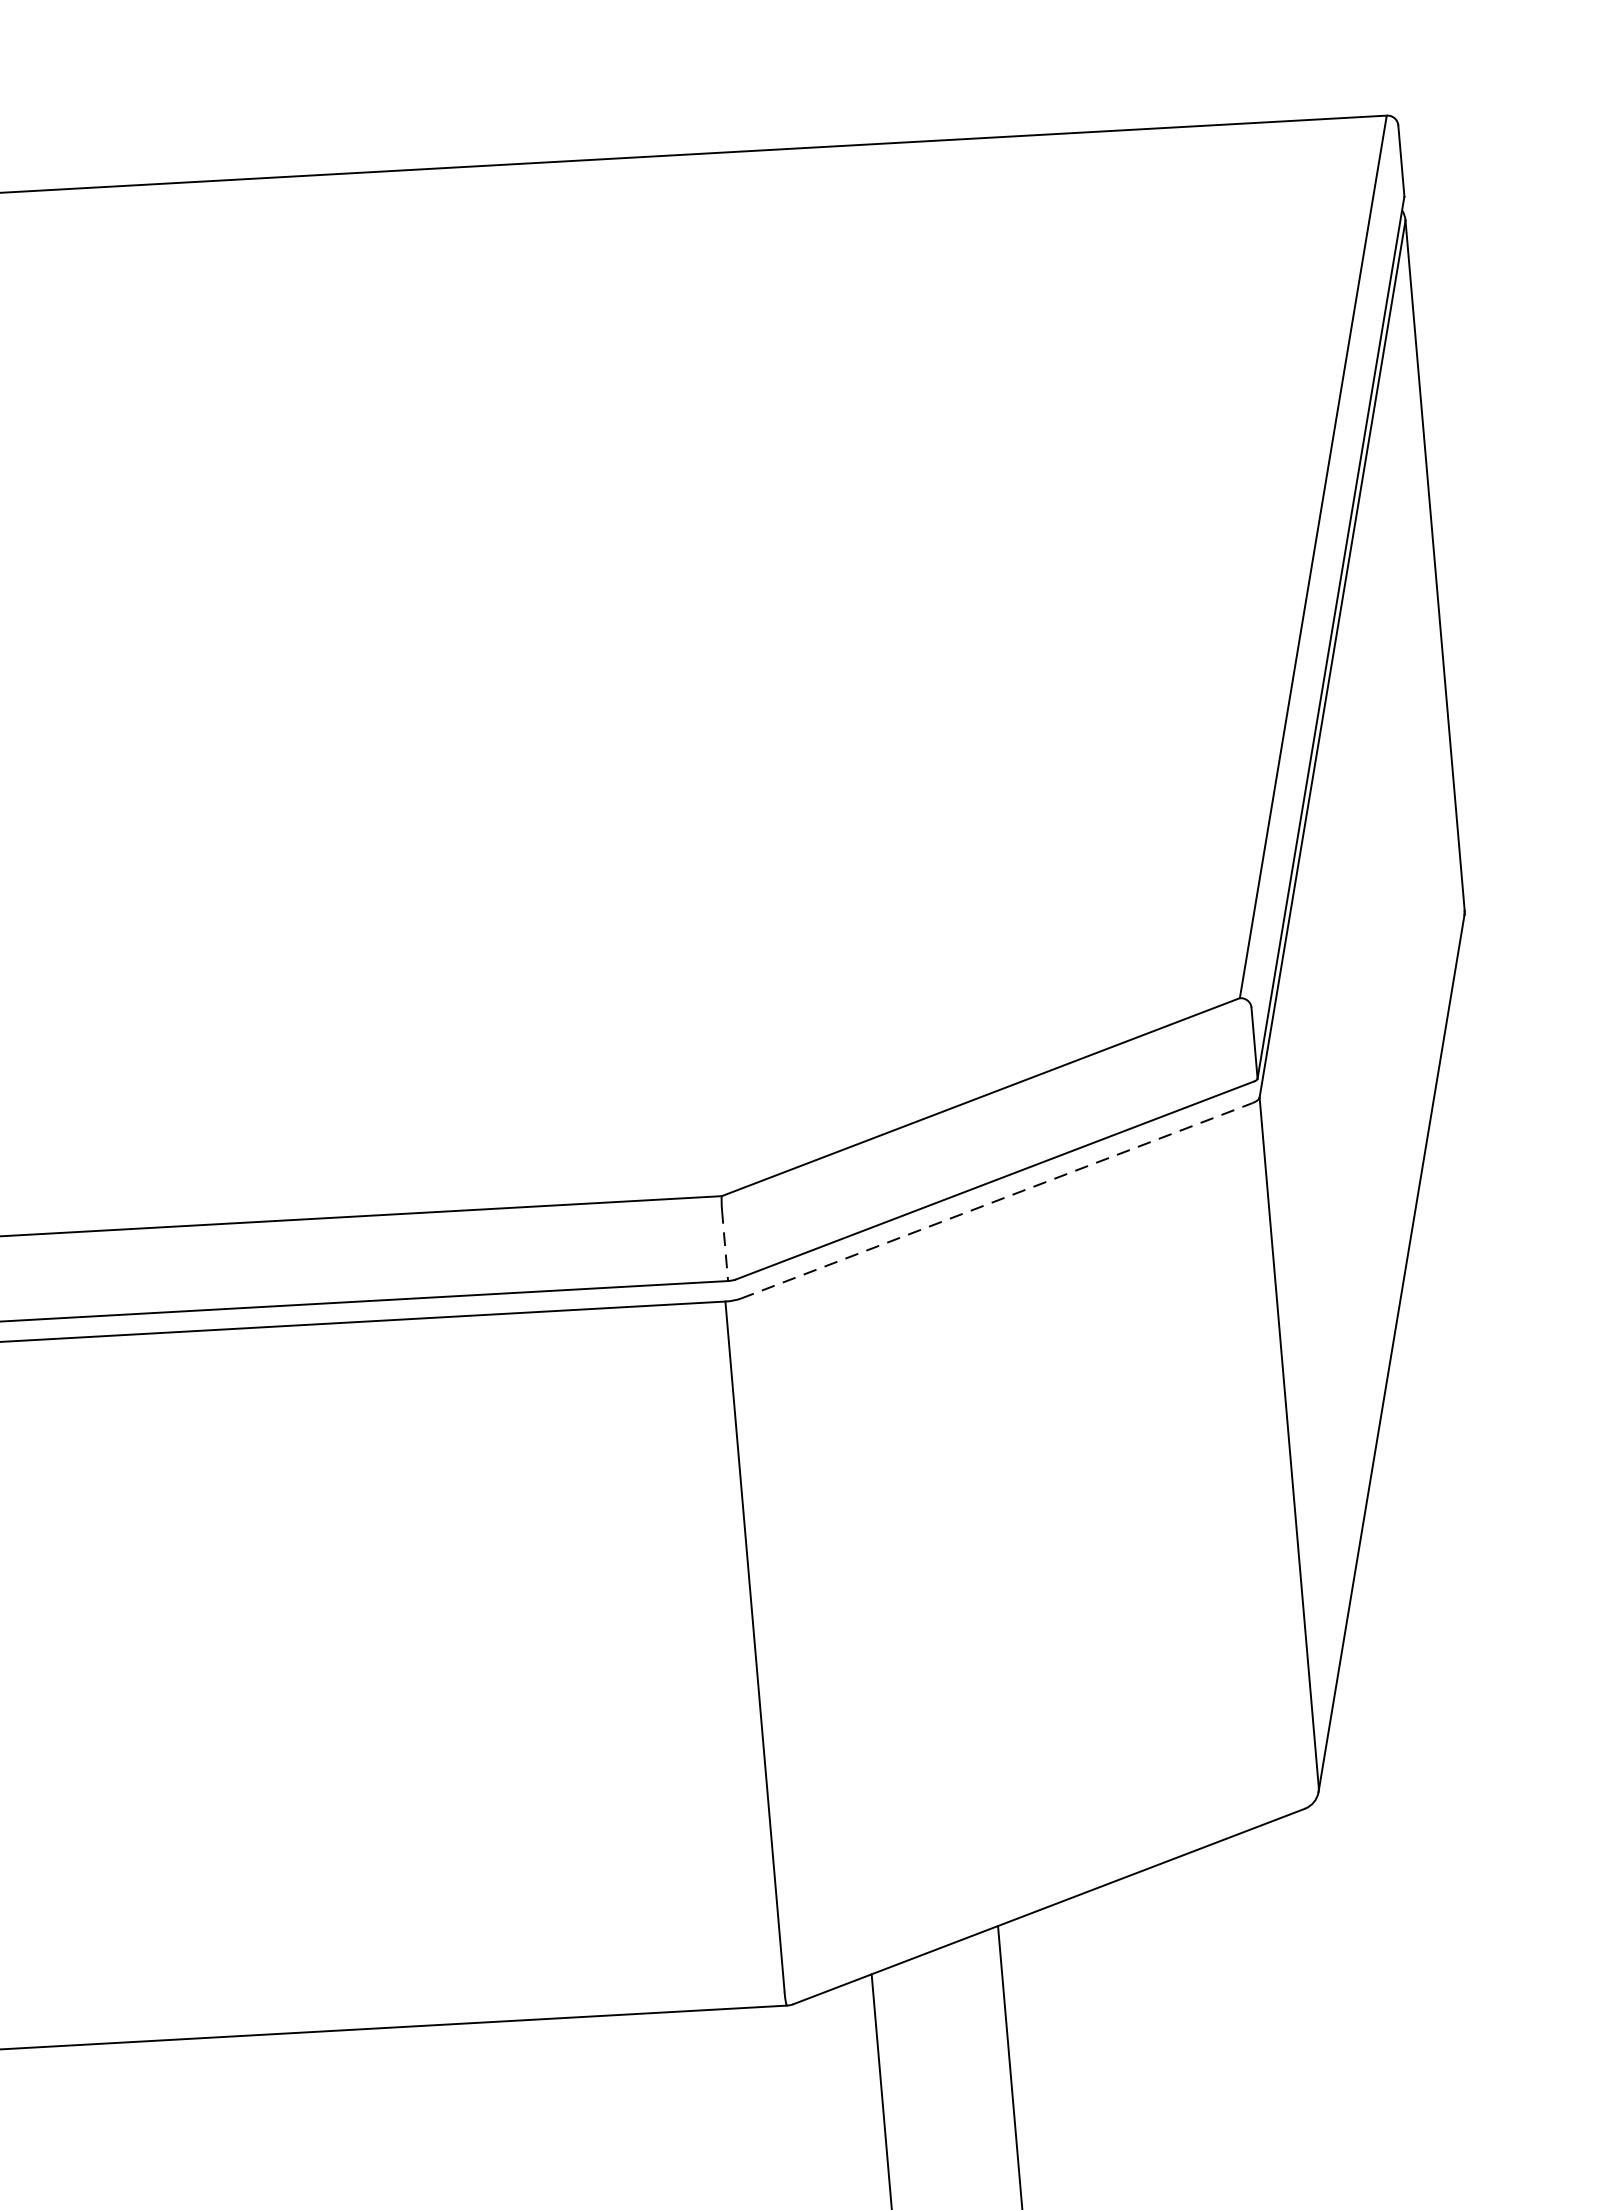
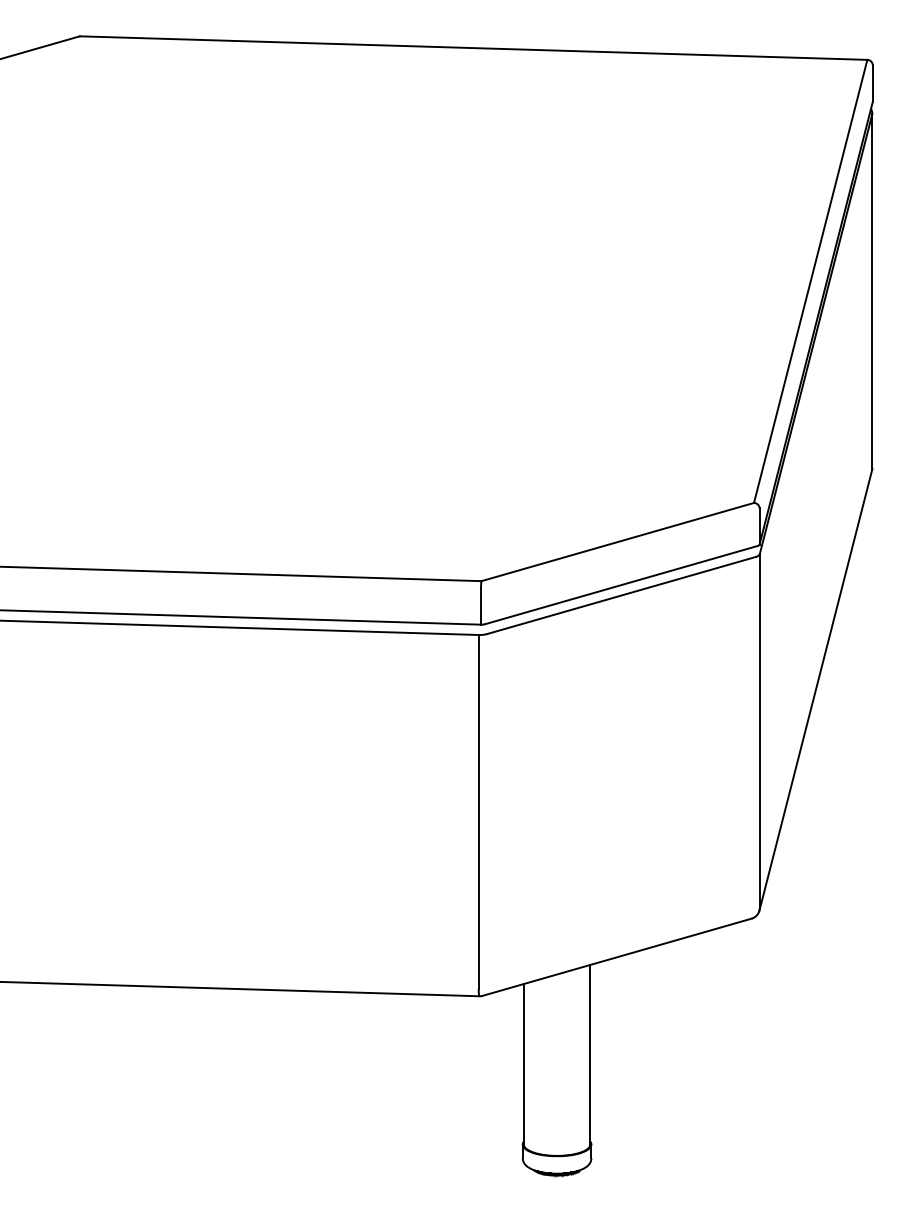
line: (997, 1200) -> (621, 595), dashed -> solid
line: (725, 1245) -> (481, 606), dashed -> solid

